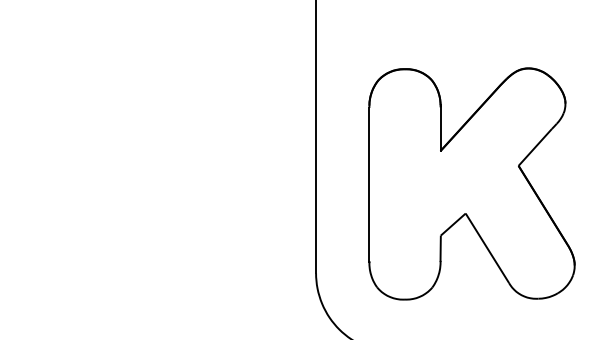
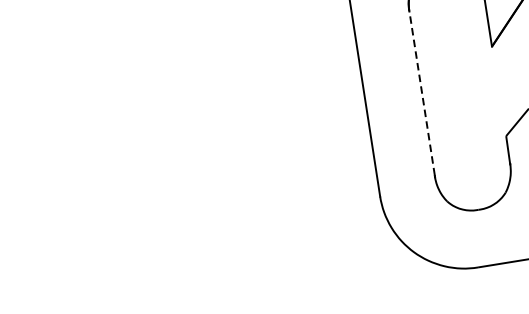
line: (369, 184) -> (422, 93), solid -> dashed

